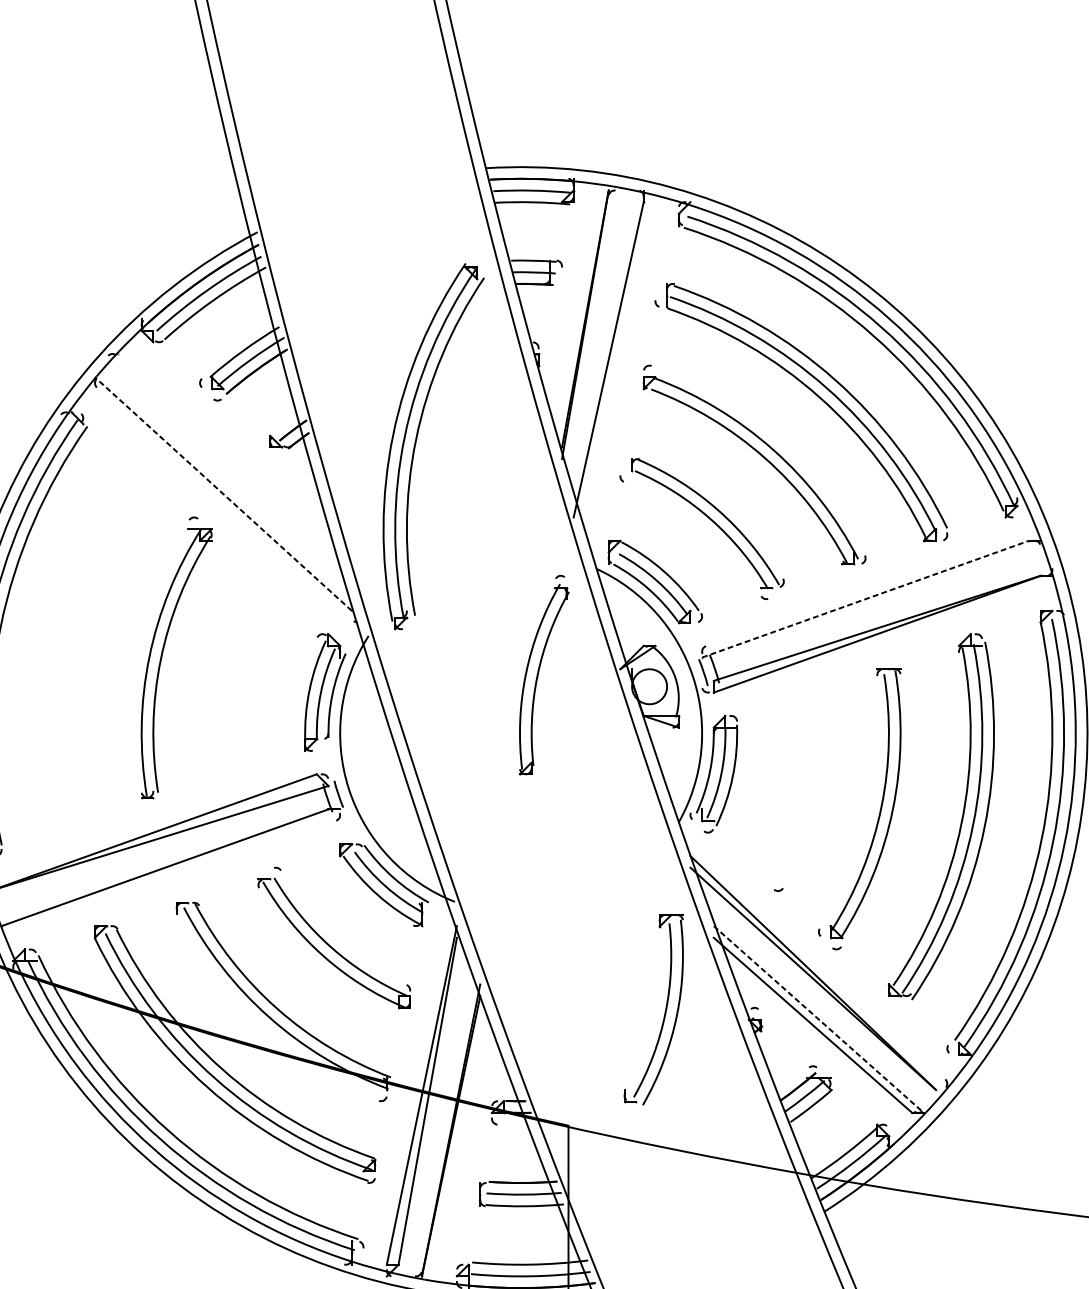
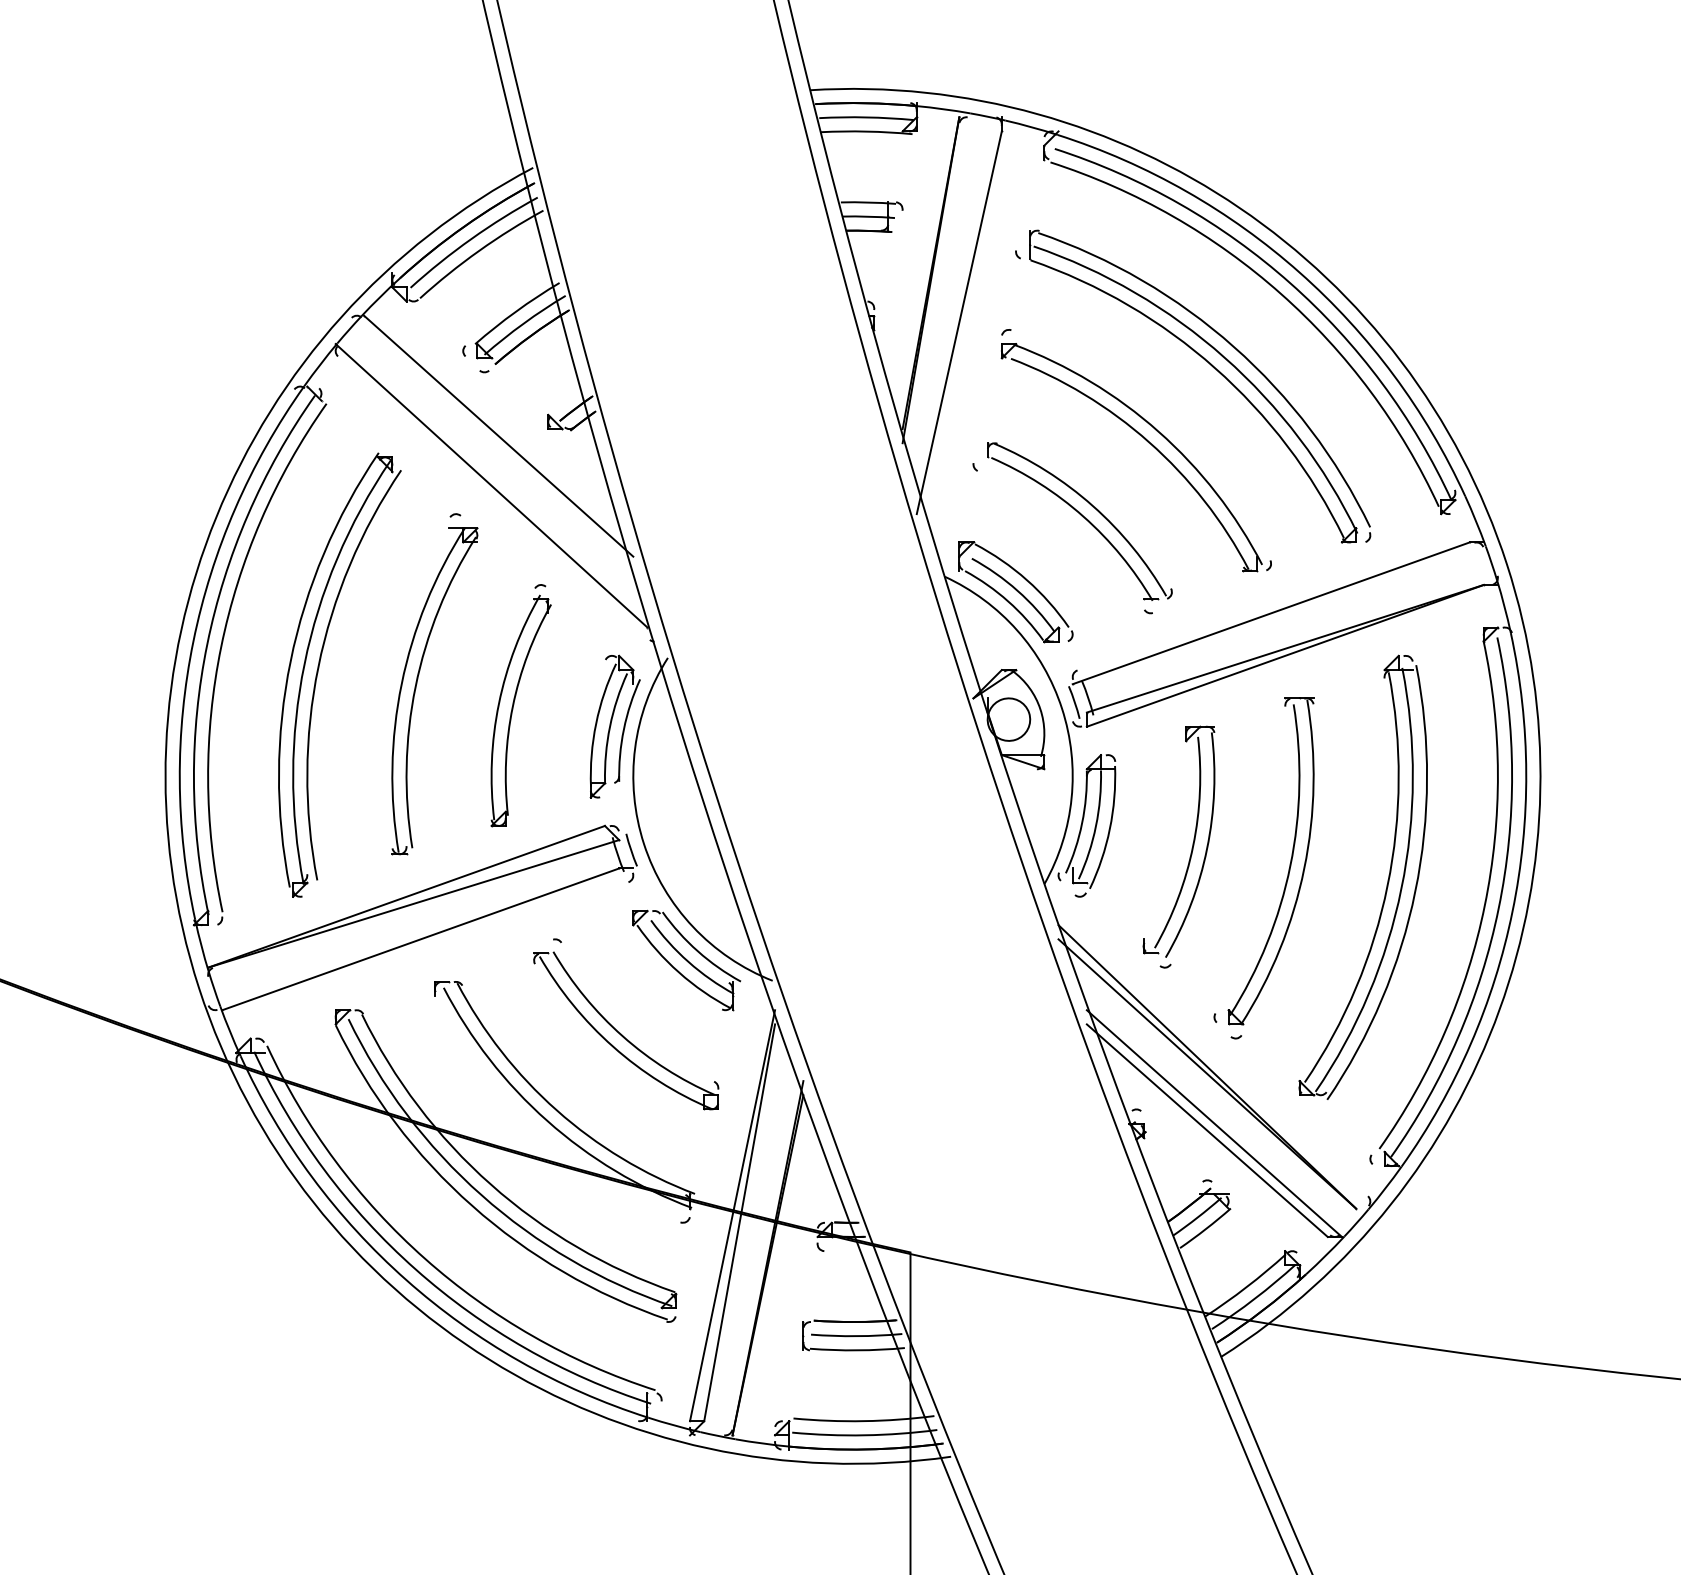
part: (416, 441) -> (319, 668), moved
line: (229, 452) -> (498, 435), added
line: (223, 493) -> (491, 485), dashed -> solid
line: (865, 599) -> (1271, 613), dashed -> solid
part: (538, 674) -> (514, 704), moved
part: (664, 1011) -> (1192, 843), moved
line: (818, 1019) -> (1214, 1123), dashed -> solid

